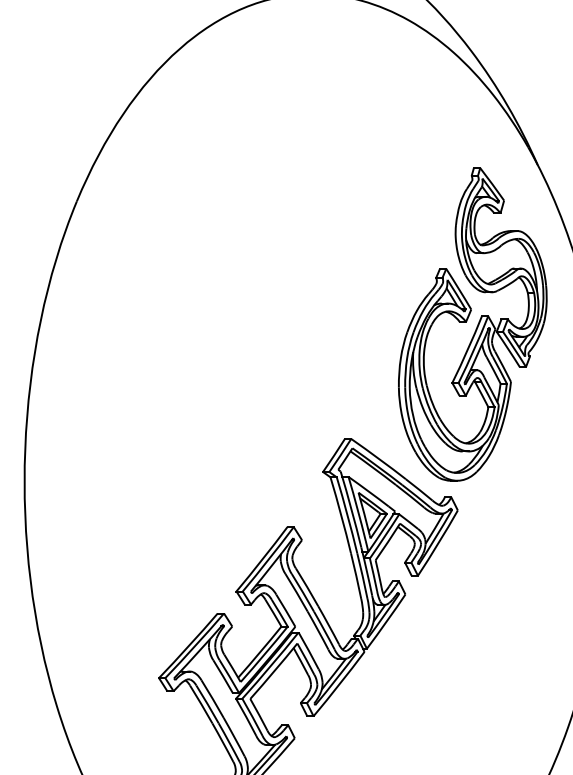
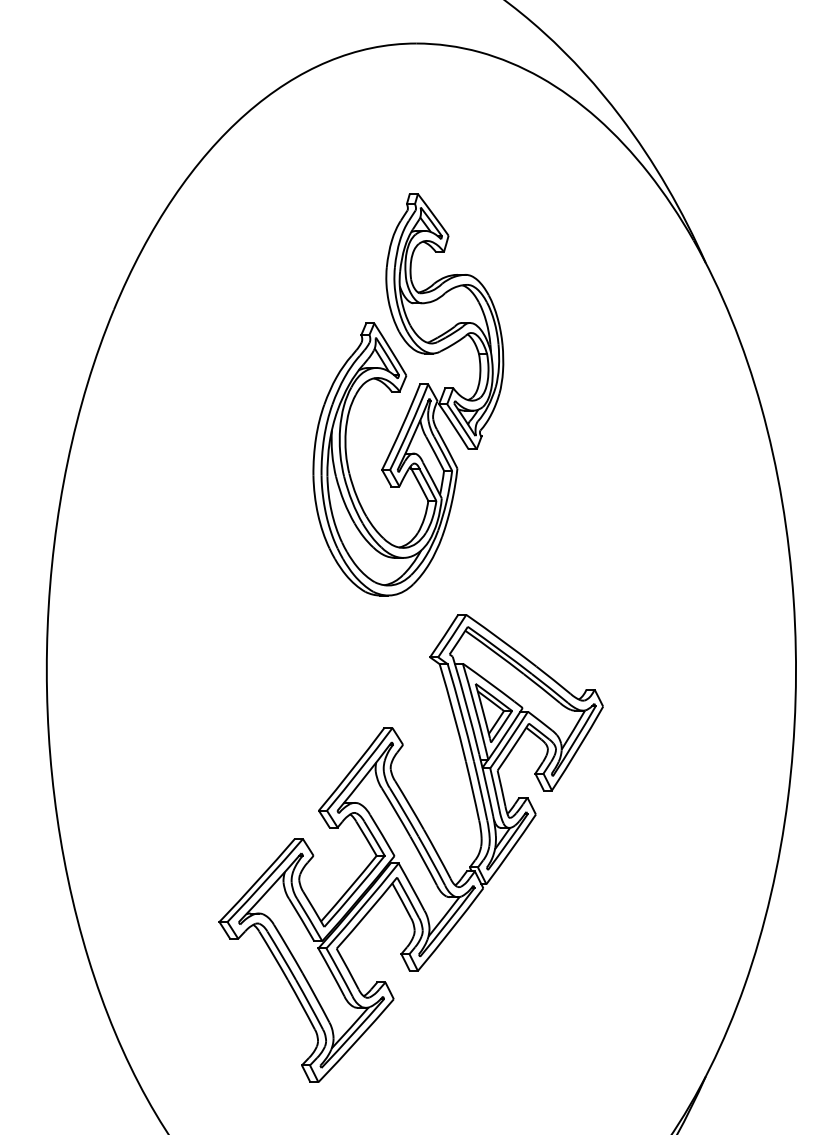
part: (472, 324) -> (408, 394), moved

